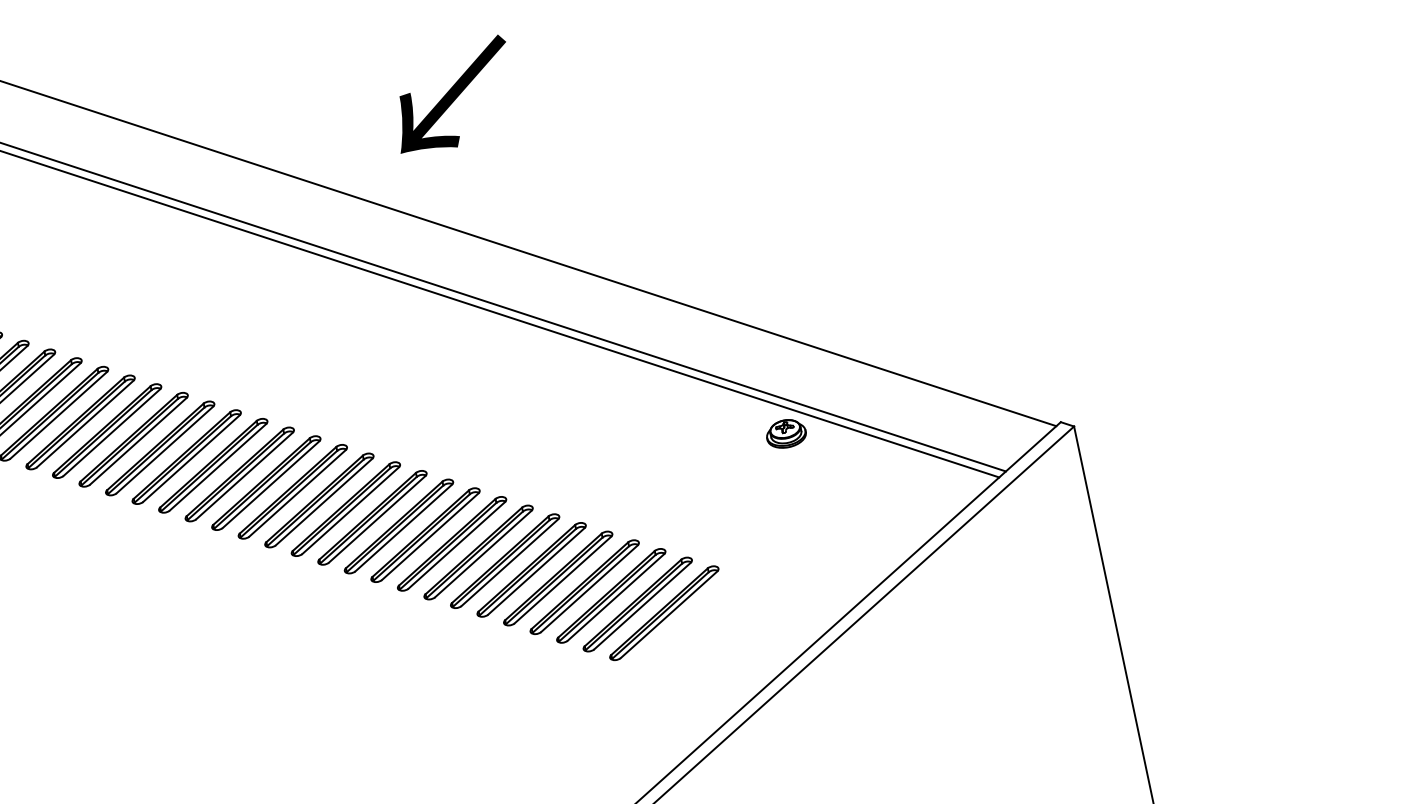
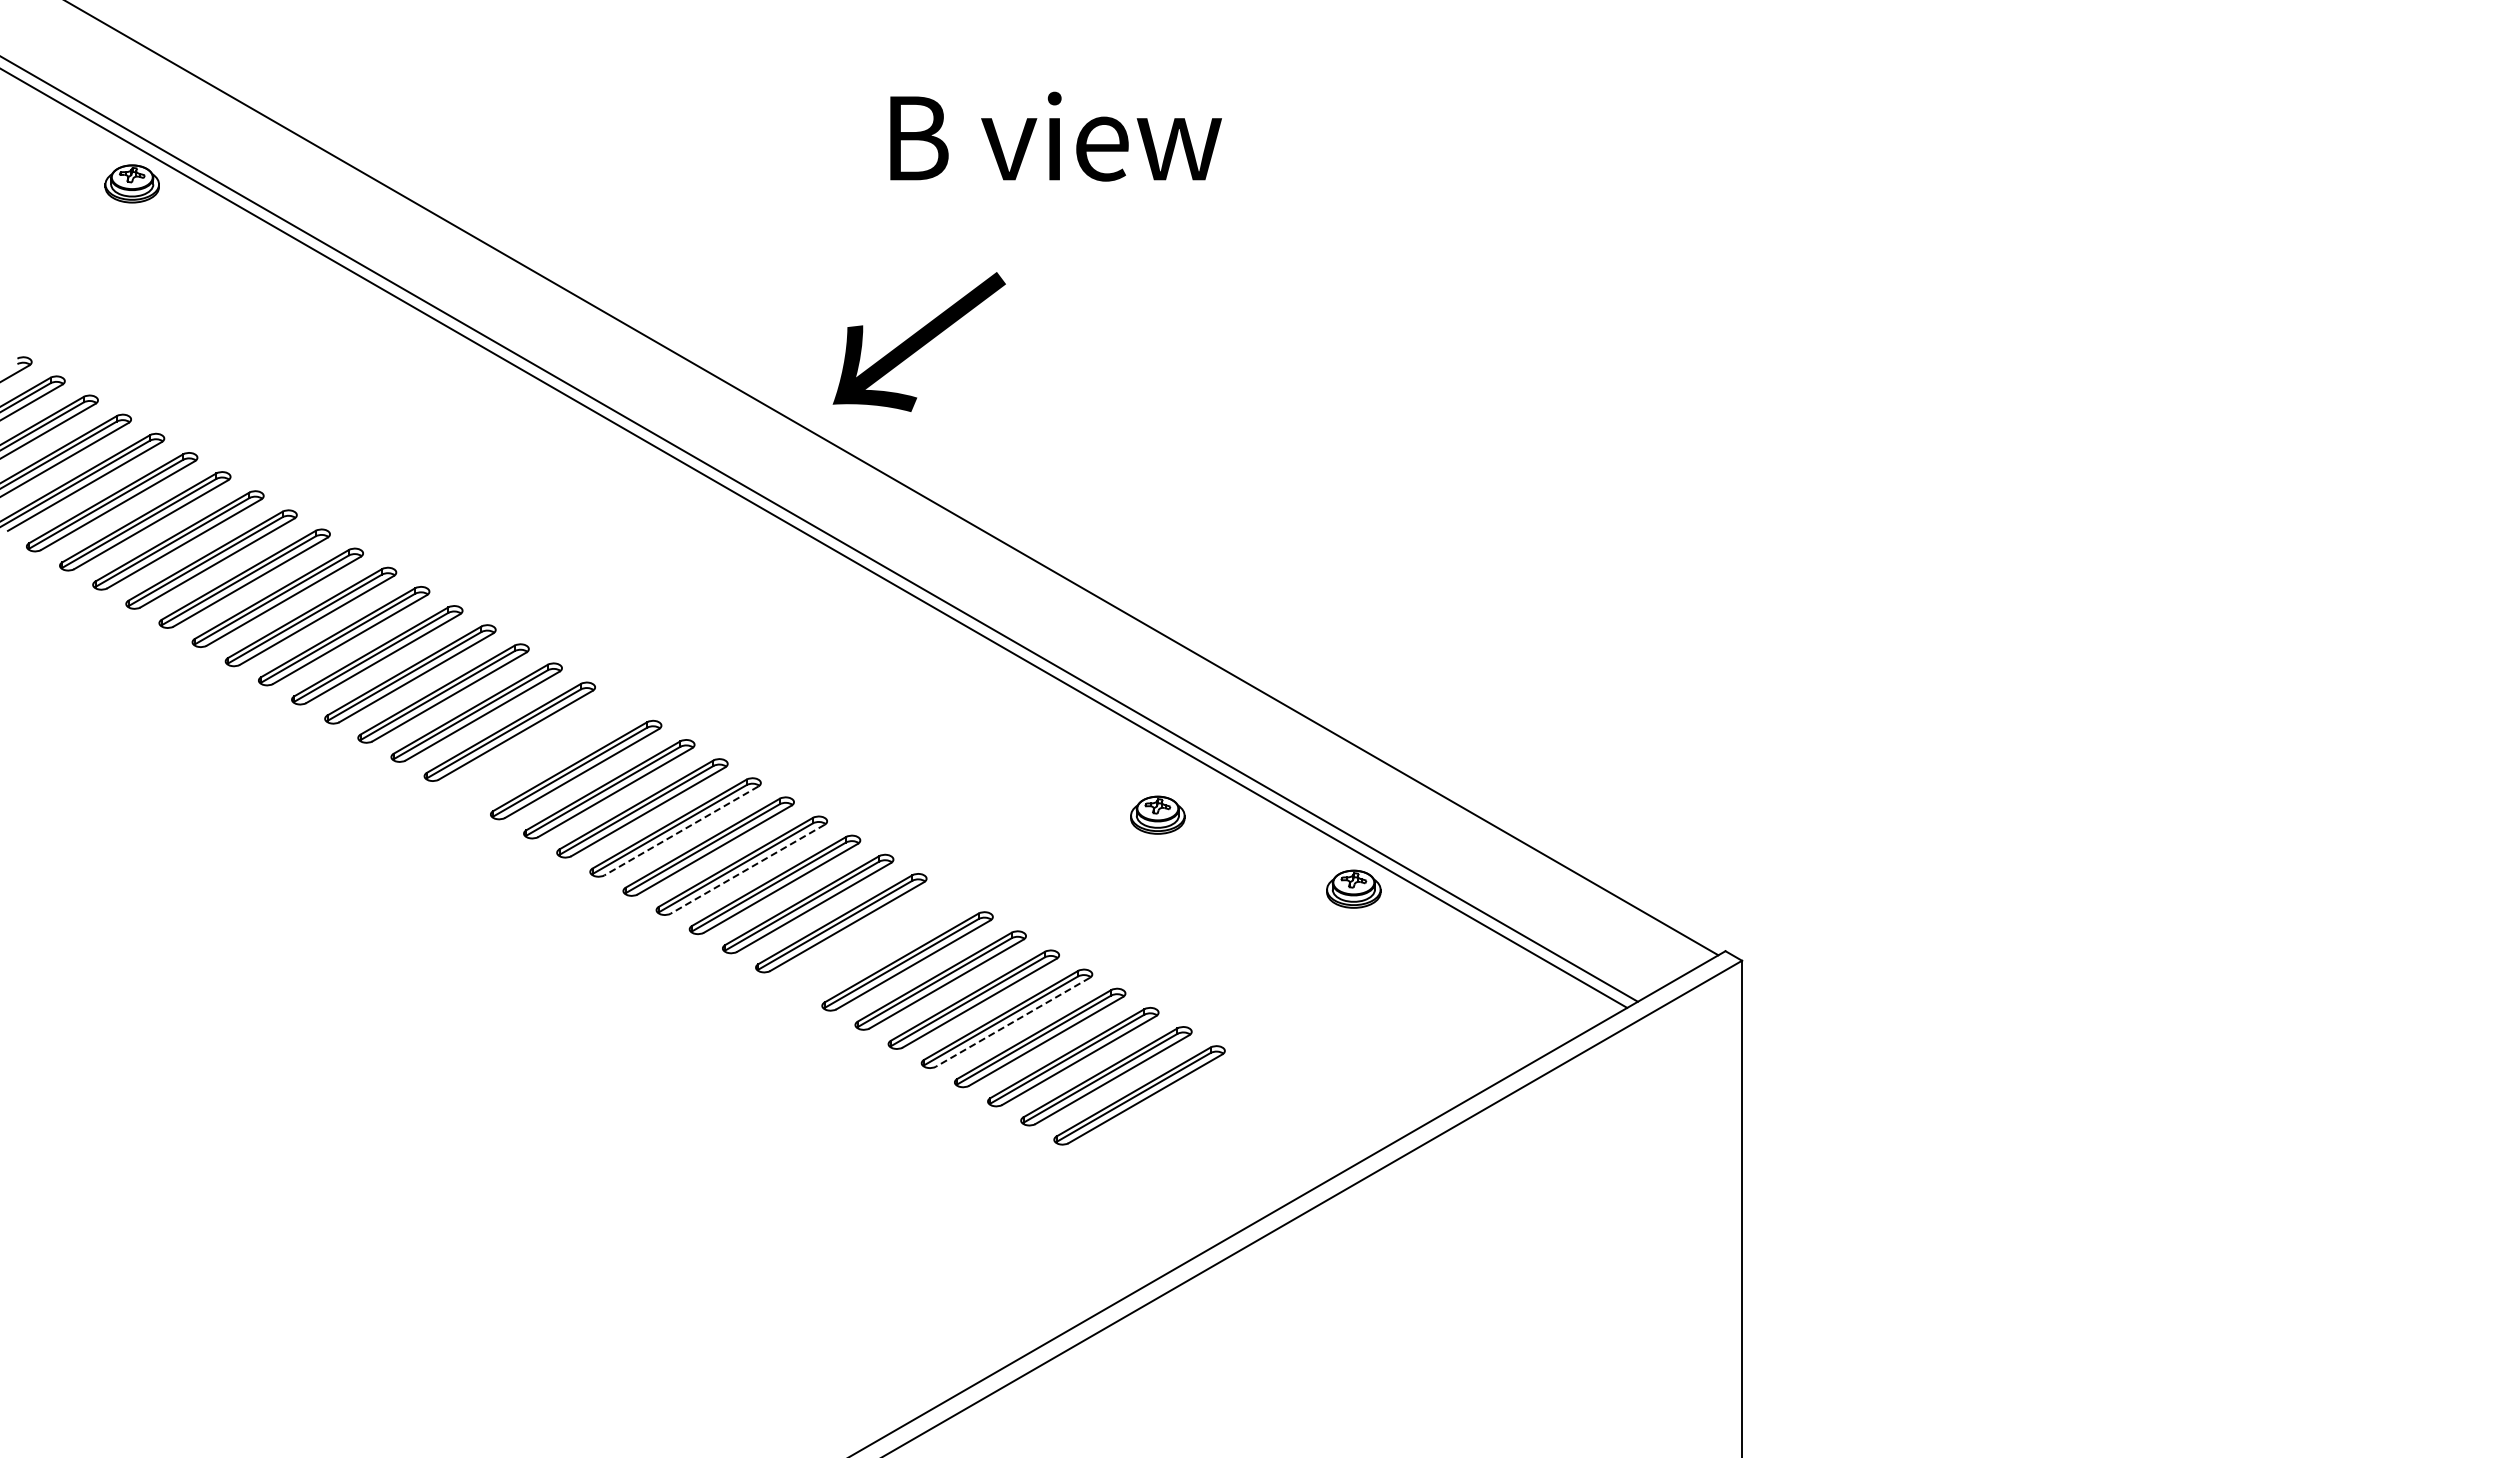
text: (452, 95) -> (918, 341), moved
part: (634, 410) -> (1157, 814), added
part: (186, 456) -> (542, 750), removed
line: (297, 493) -> (681, 830), solid -> dashed
line: (350, 510) -> (747, 869), solid -> dashed
part: (452, 543) -> (874, 942), removed
line: (562, 580) -> (1012, 1022), solid -> dashed

